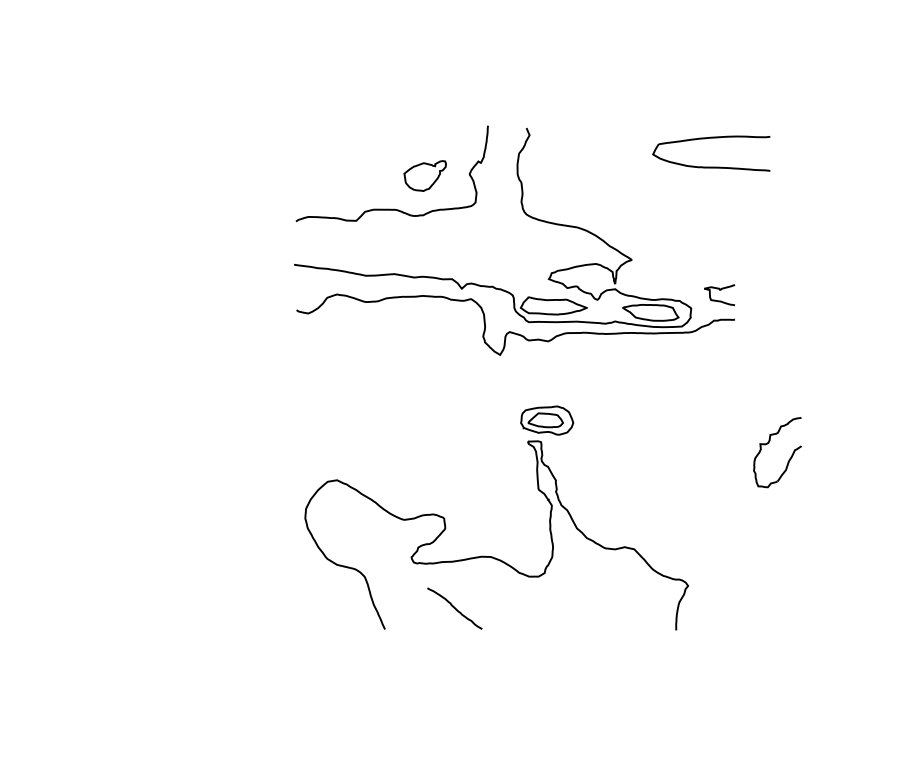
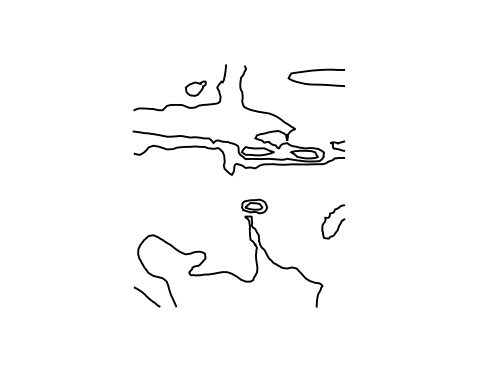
curve: (711, 140) -> (316, 71), moved
part: (777, 451) -> (333, 221), moved
line: (453, 607) -> (146, 296), moved

